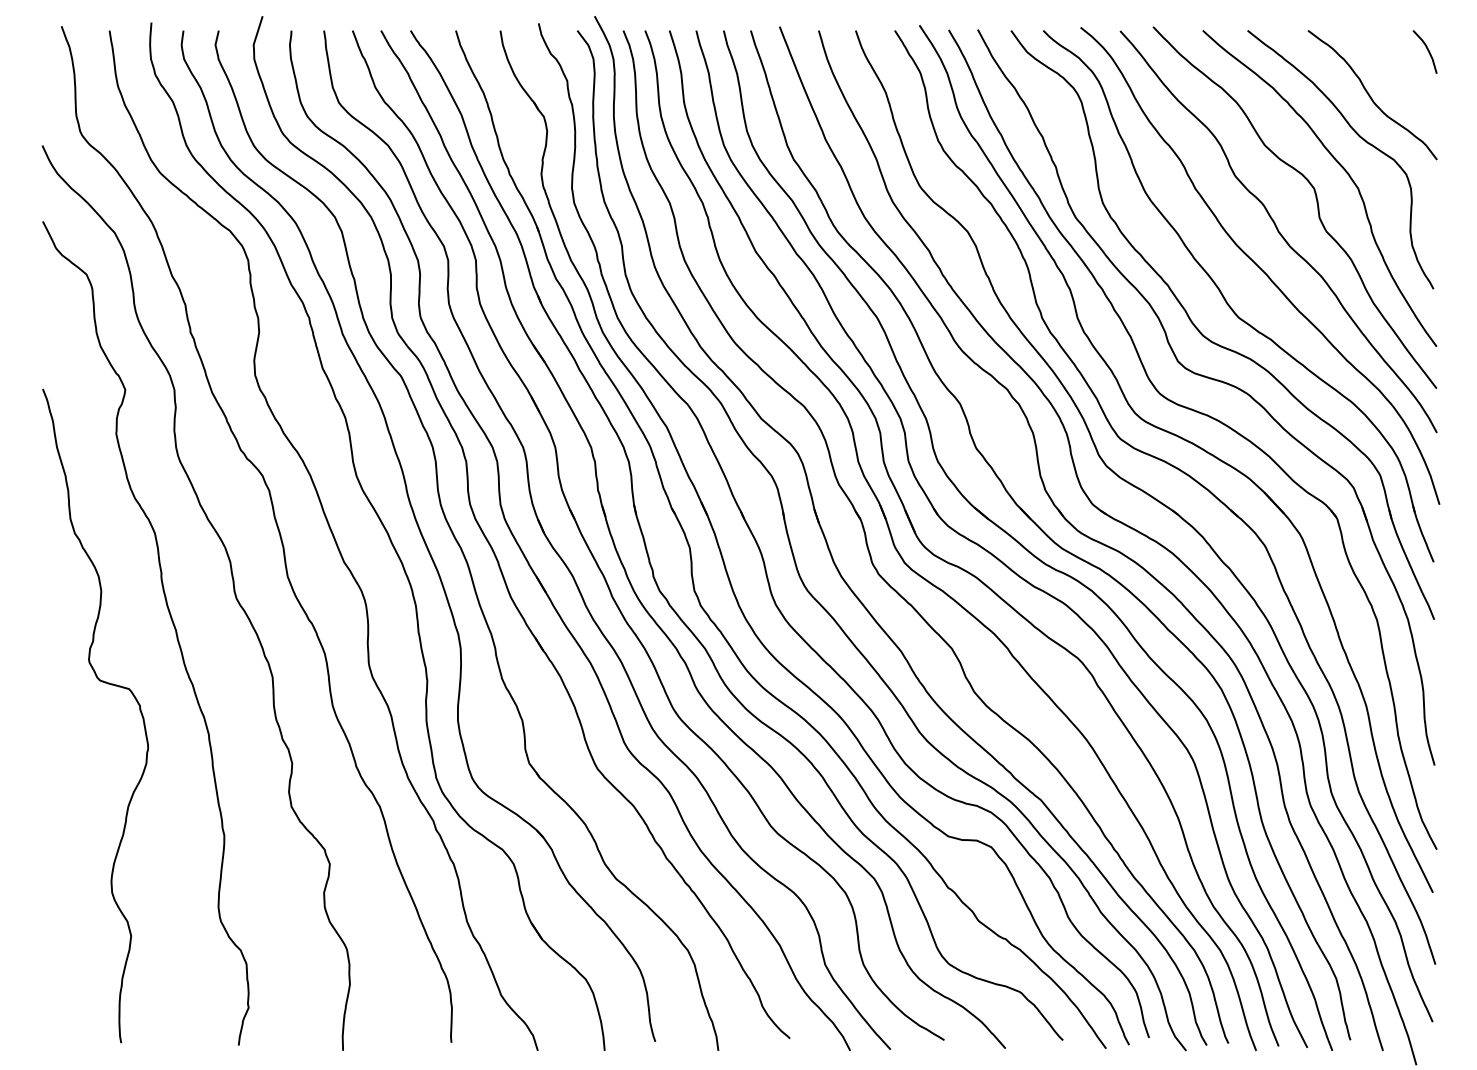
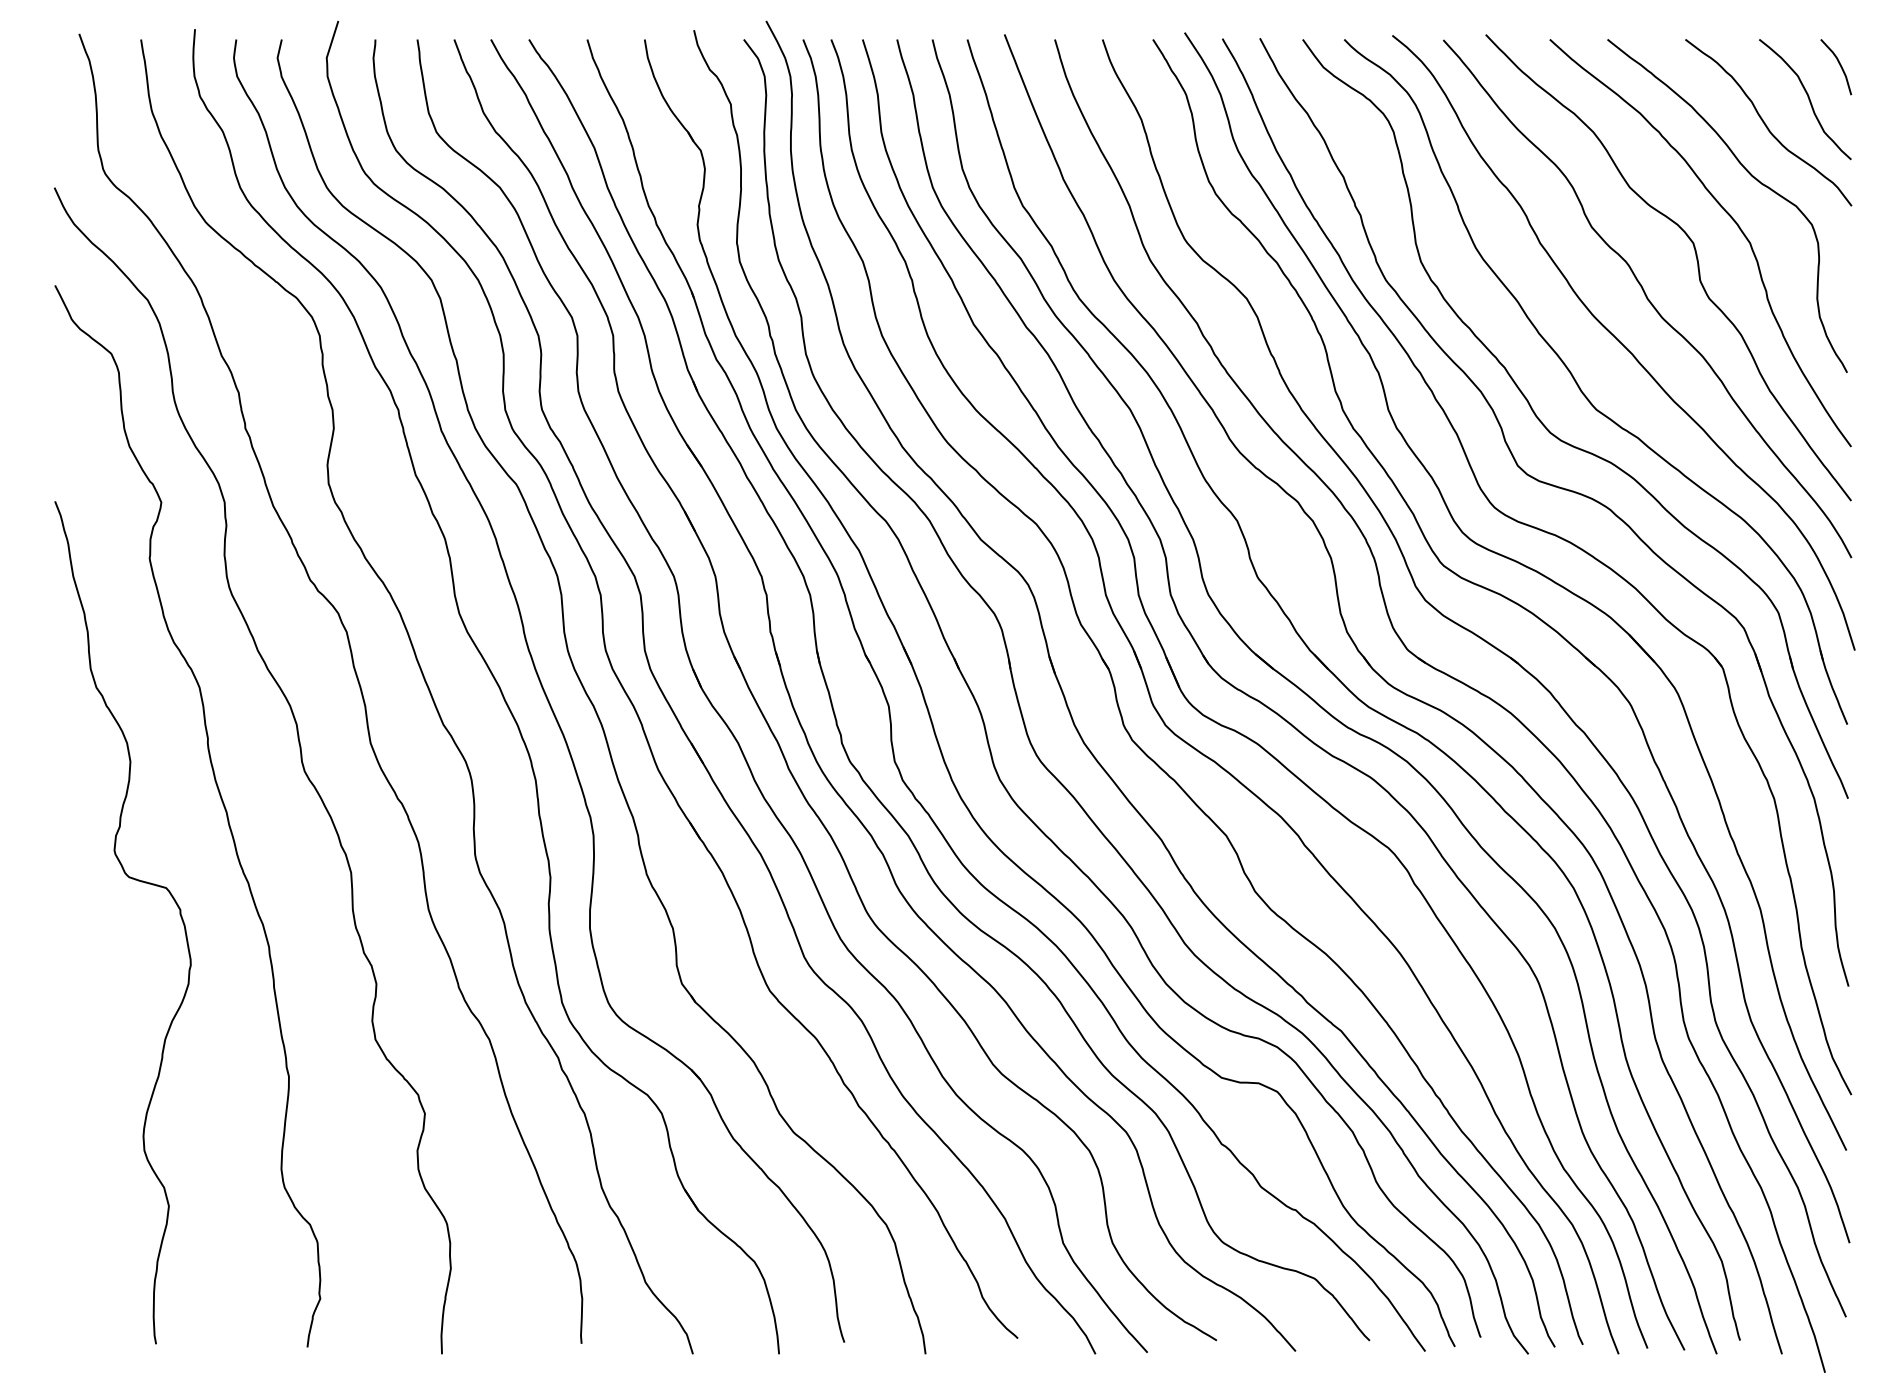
curve: (1403, 77) -> (1808, 99), added

